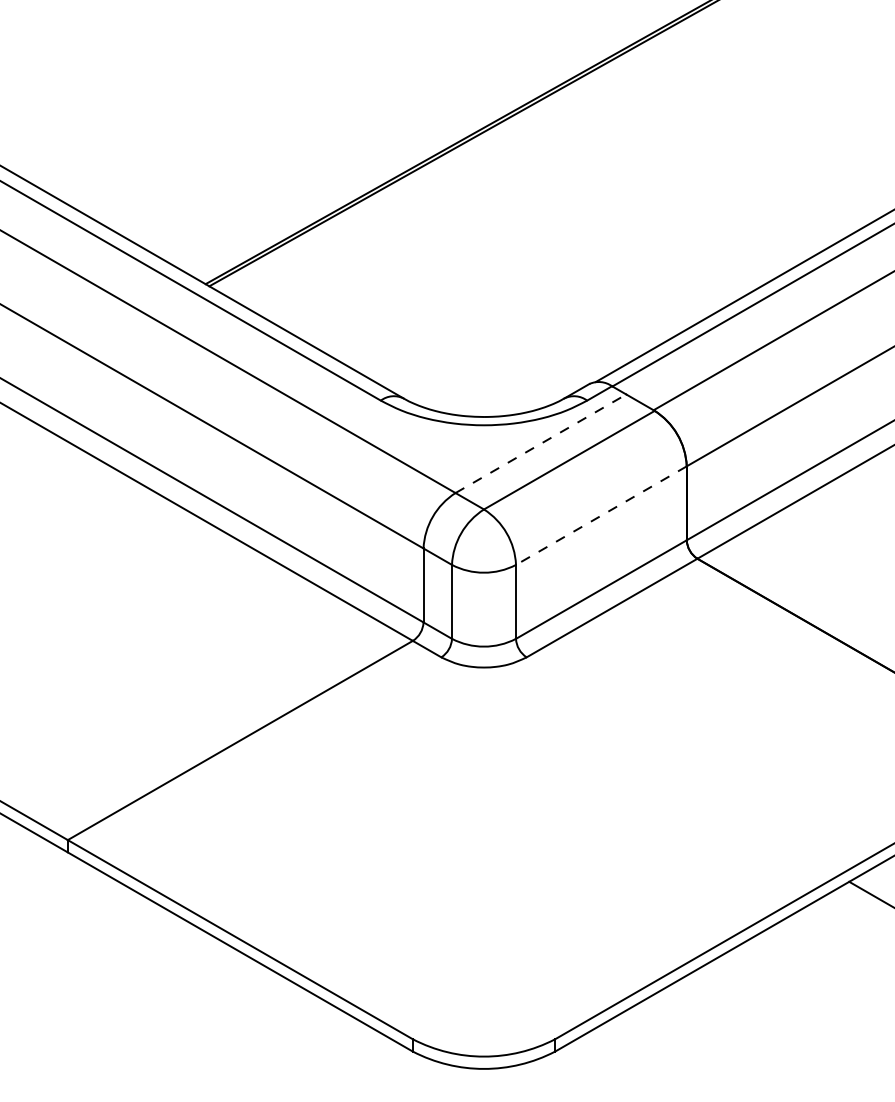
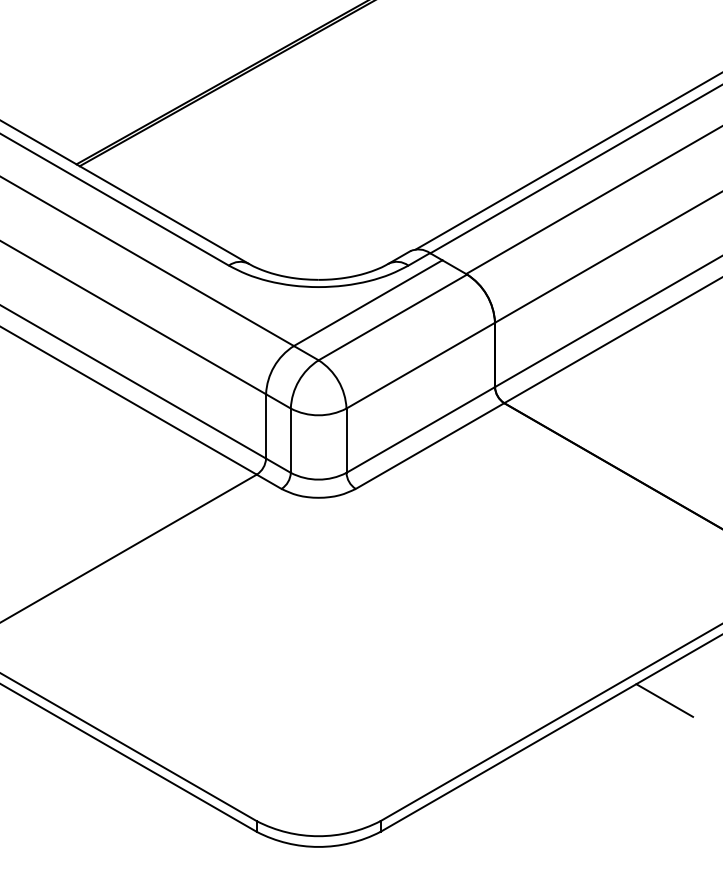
line: (540, 443) -> (367, 302), dashed -> solid
line: (601, 515) -> (420, 365), dashed -> solid

